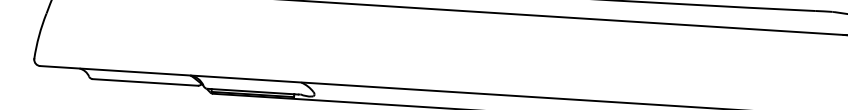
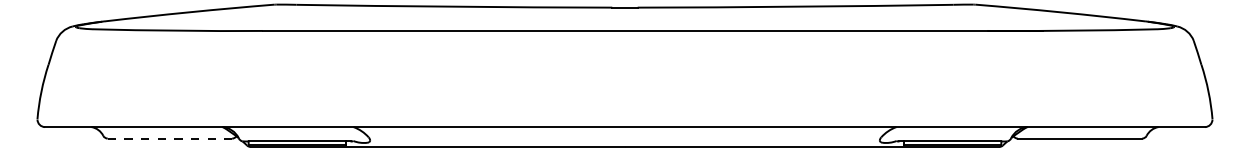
line: (145, 82) -> (170, 138), solid -> dashed

